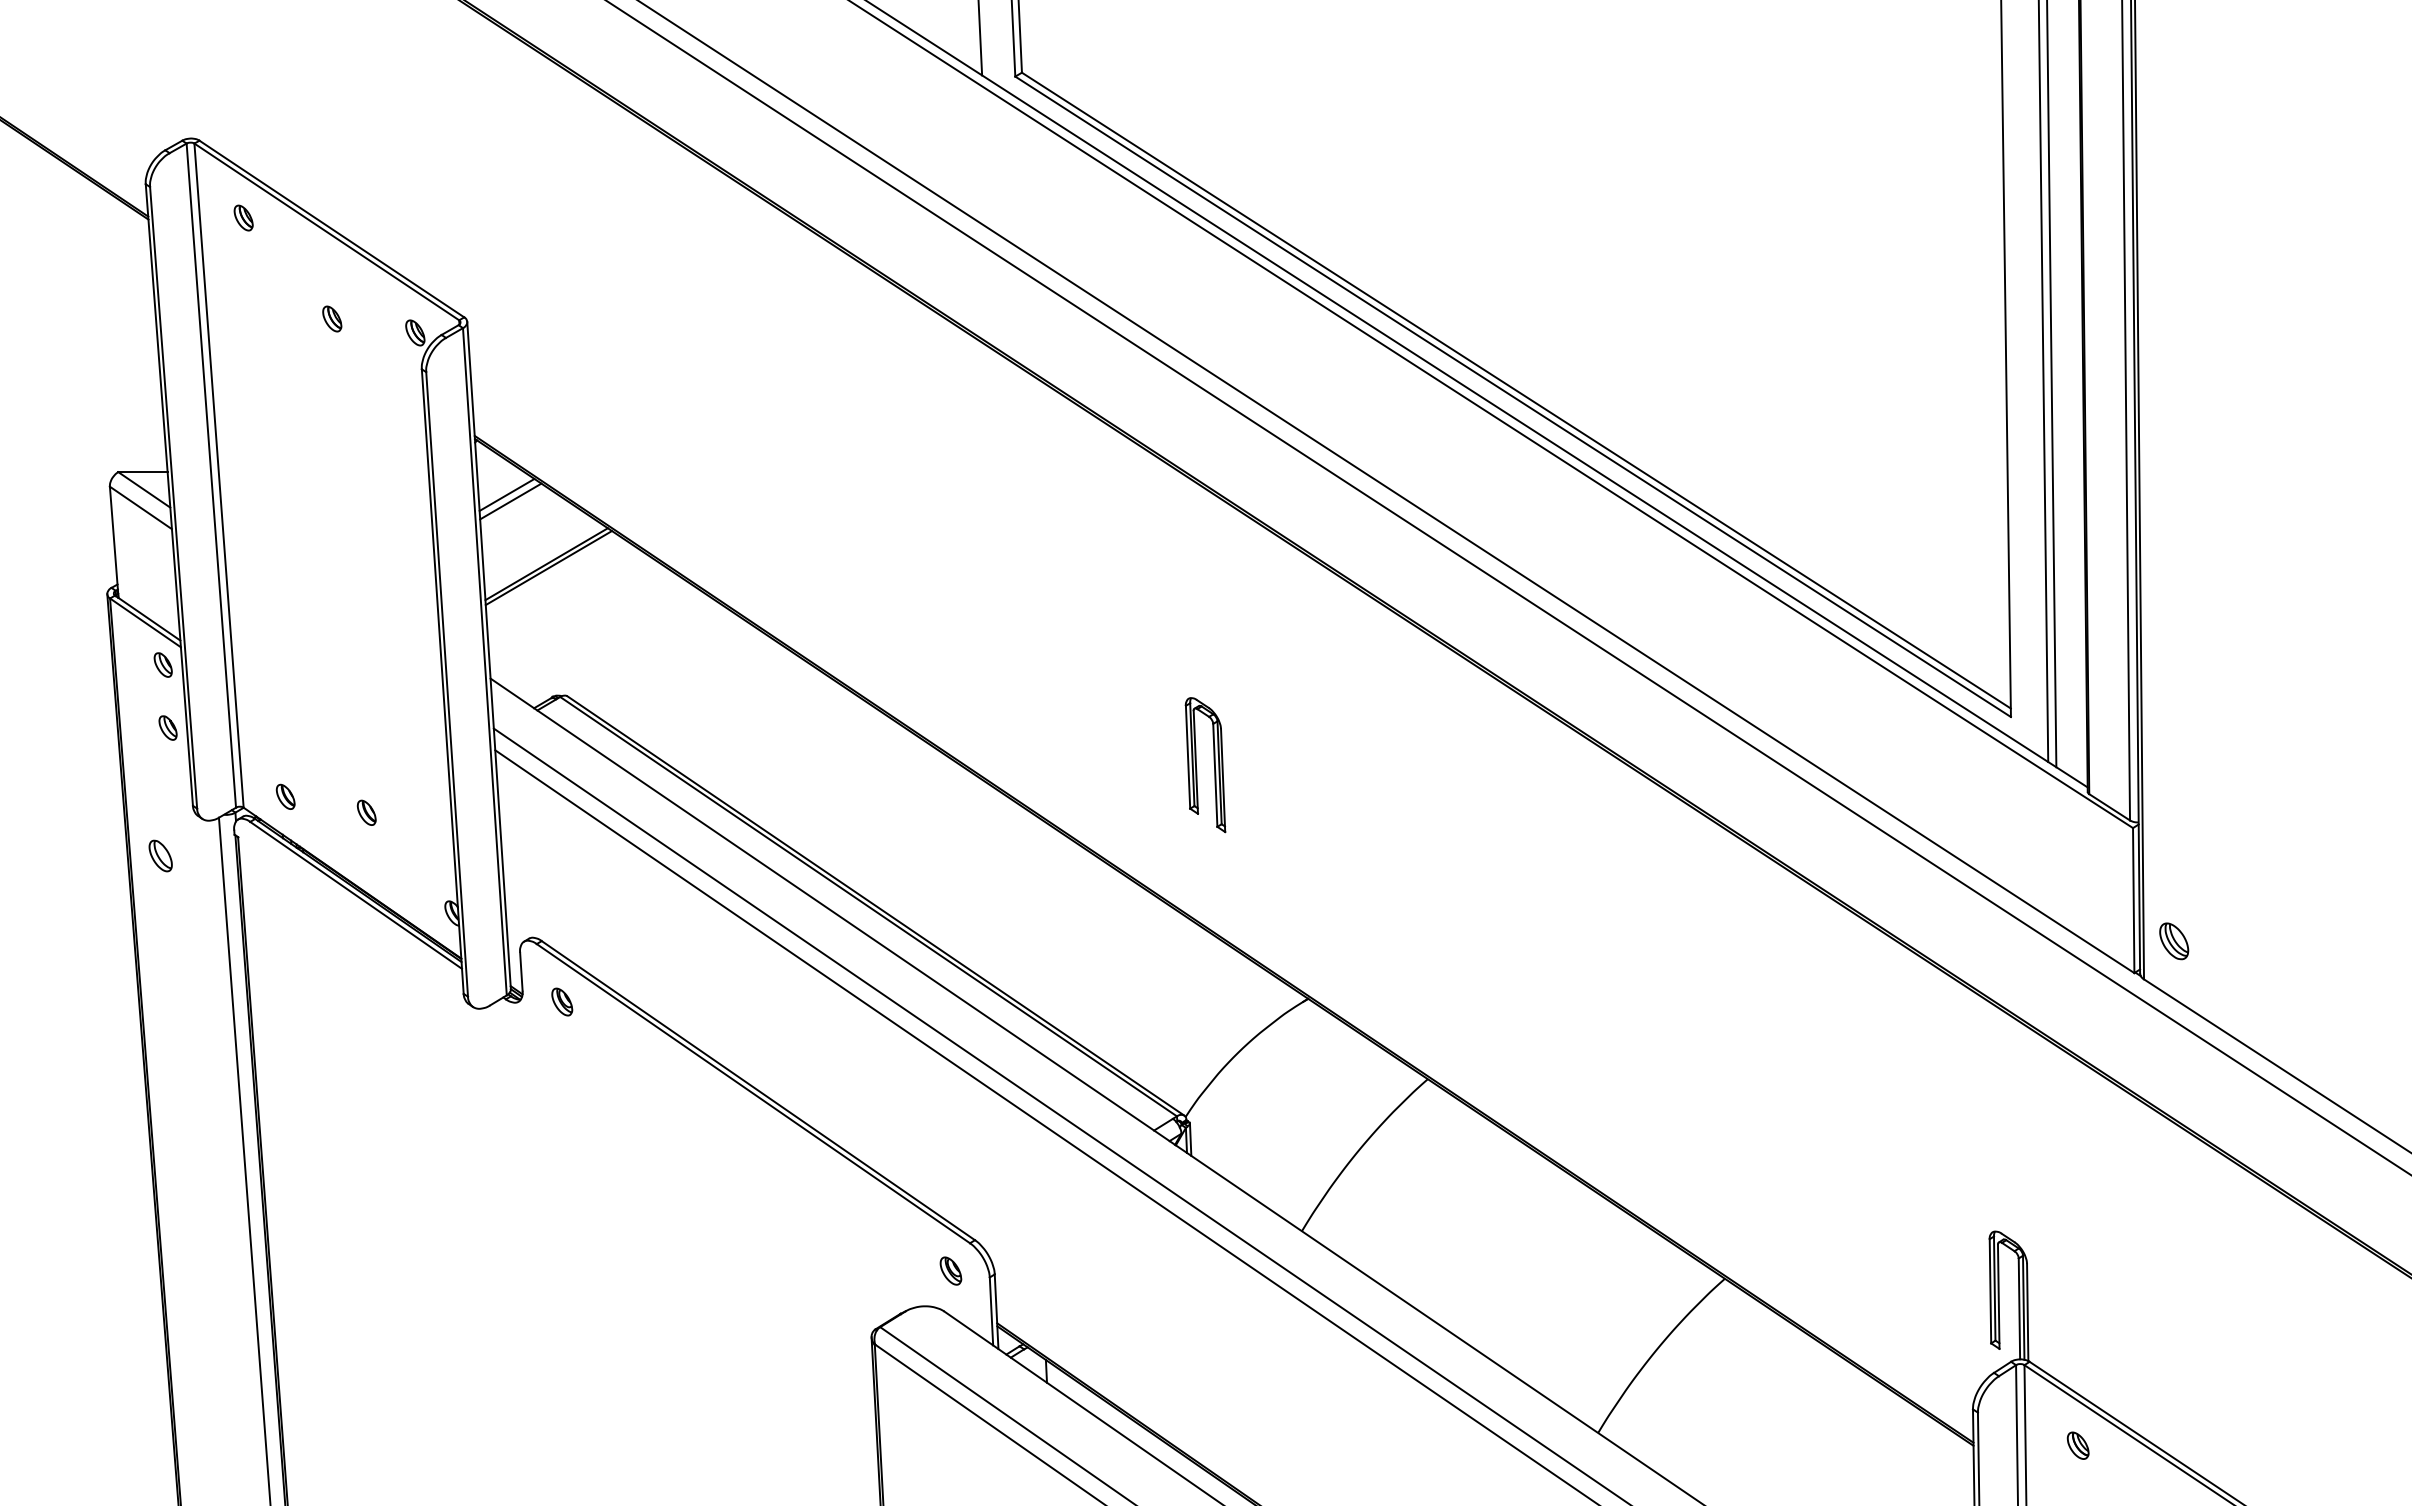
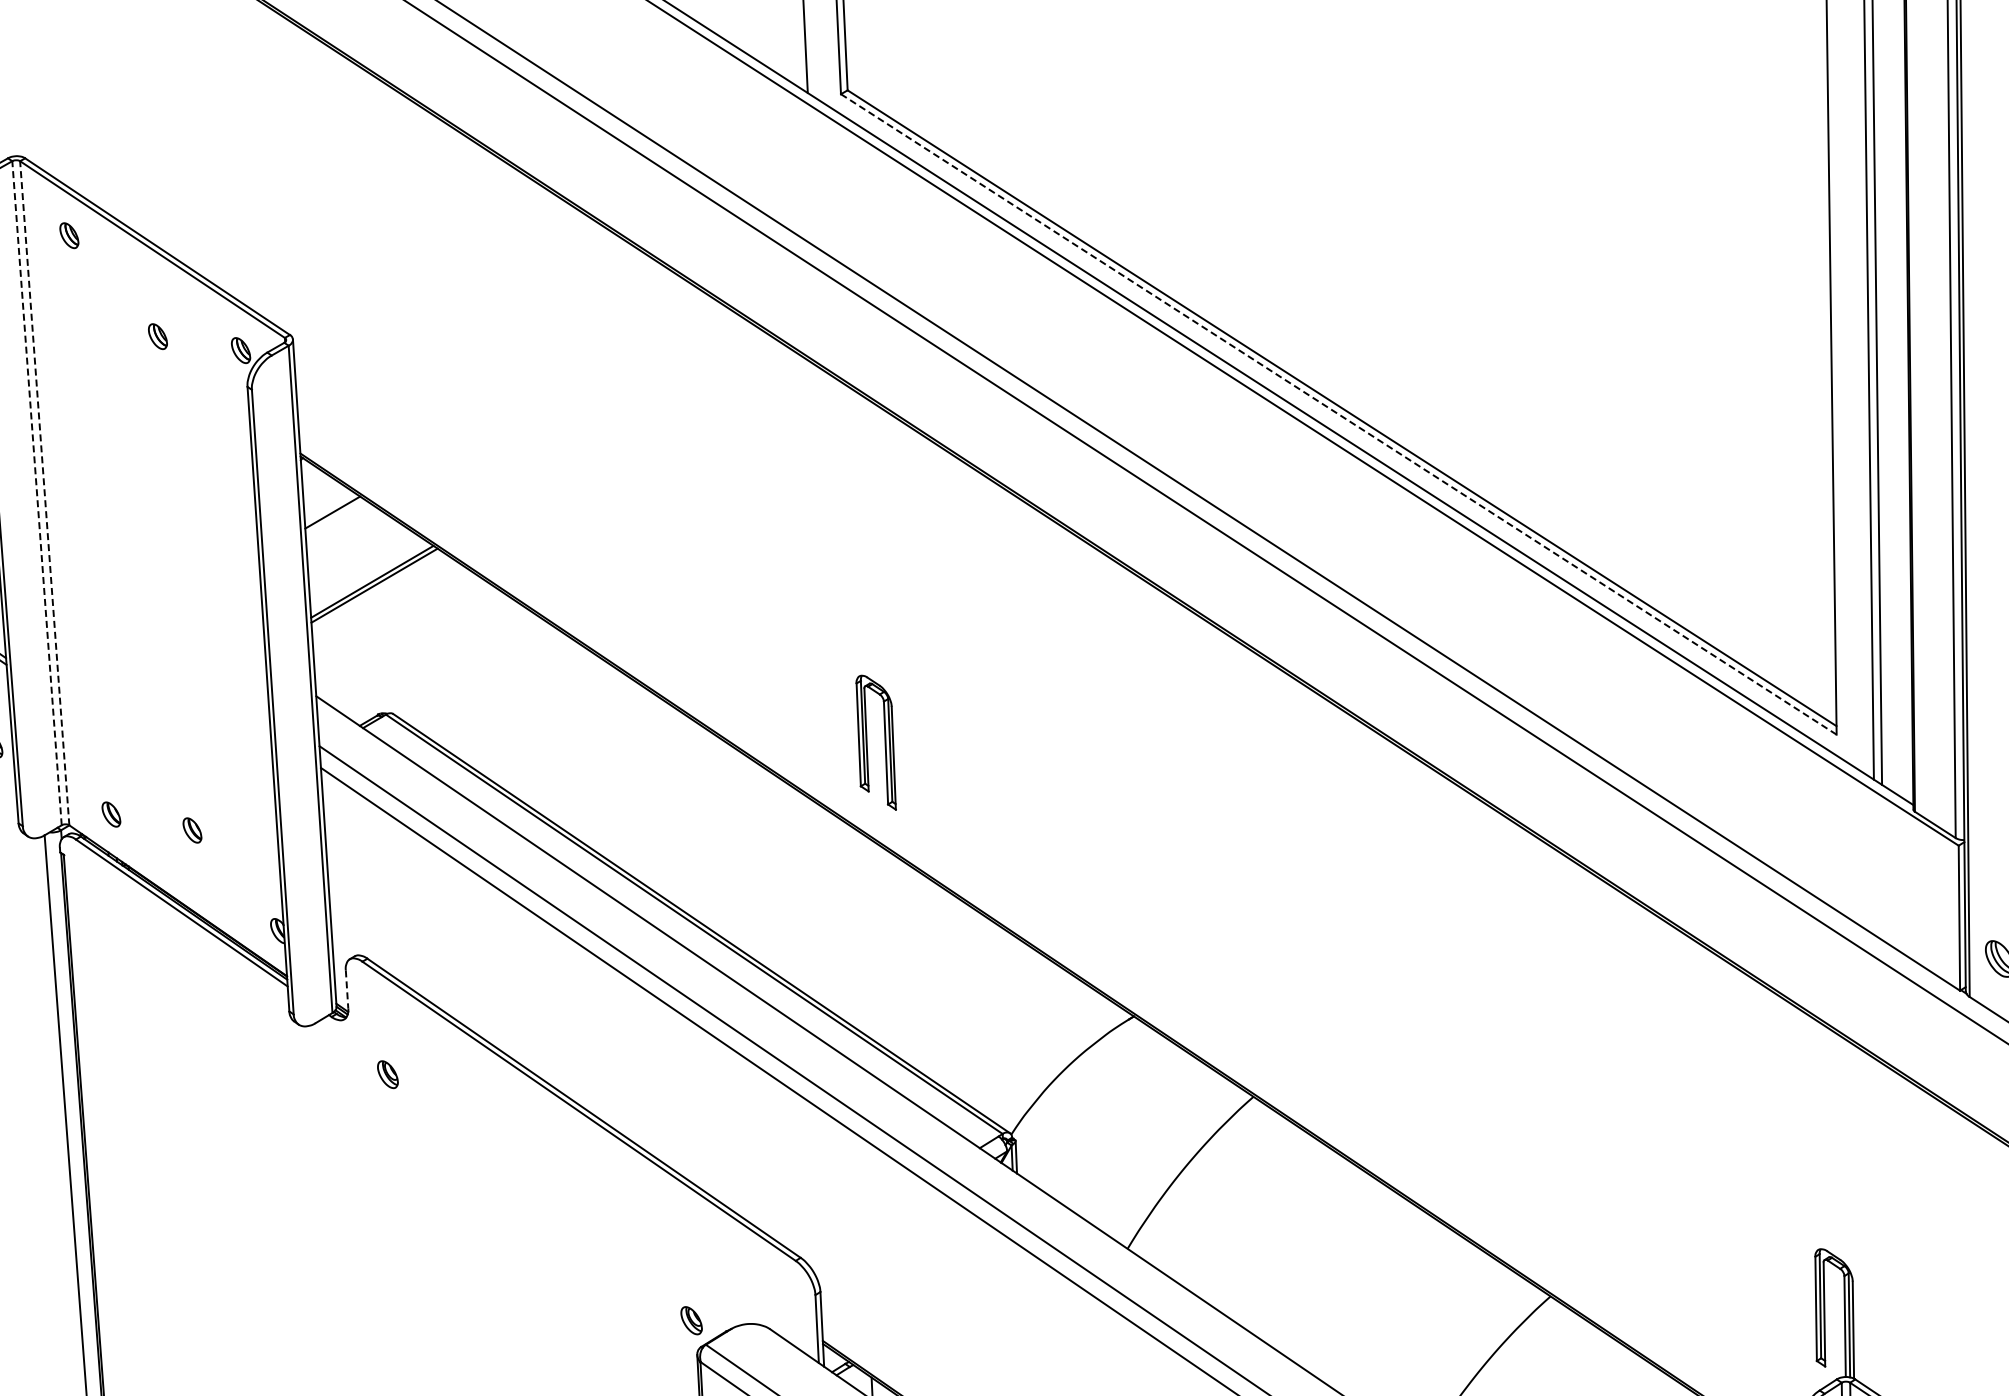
line: (1513, 396) -> (1339, 414), solid -> dashed
line: (211, 475) -> (37, 493), solid -> dashed
line: (219, 475) -> (45, 493), solid -> dashed
line: (510, 501) -> (336, 519), removed
part: (1213, 762) -> (884, 740), moved
line: (521, 972) -> (347, 990), solid -> dashed
part: (562, 1001) -> (388, 1074), moved
part: (950, 1270) -> (691, 1320), moved

